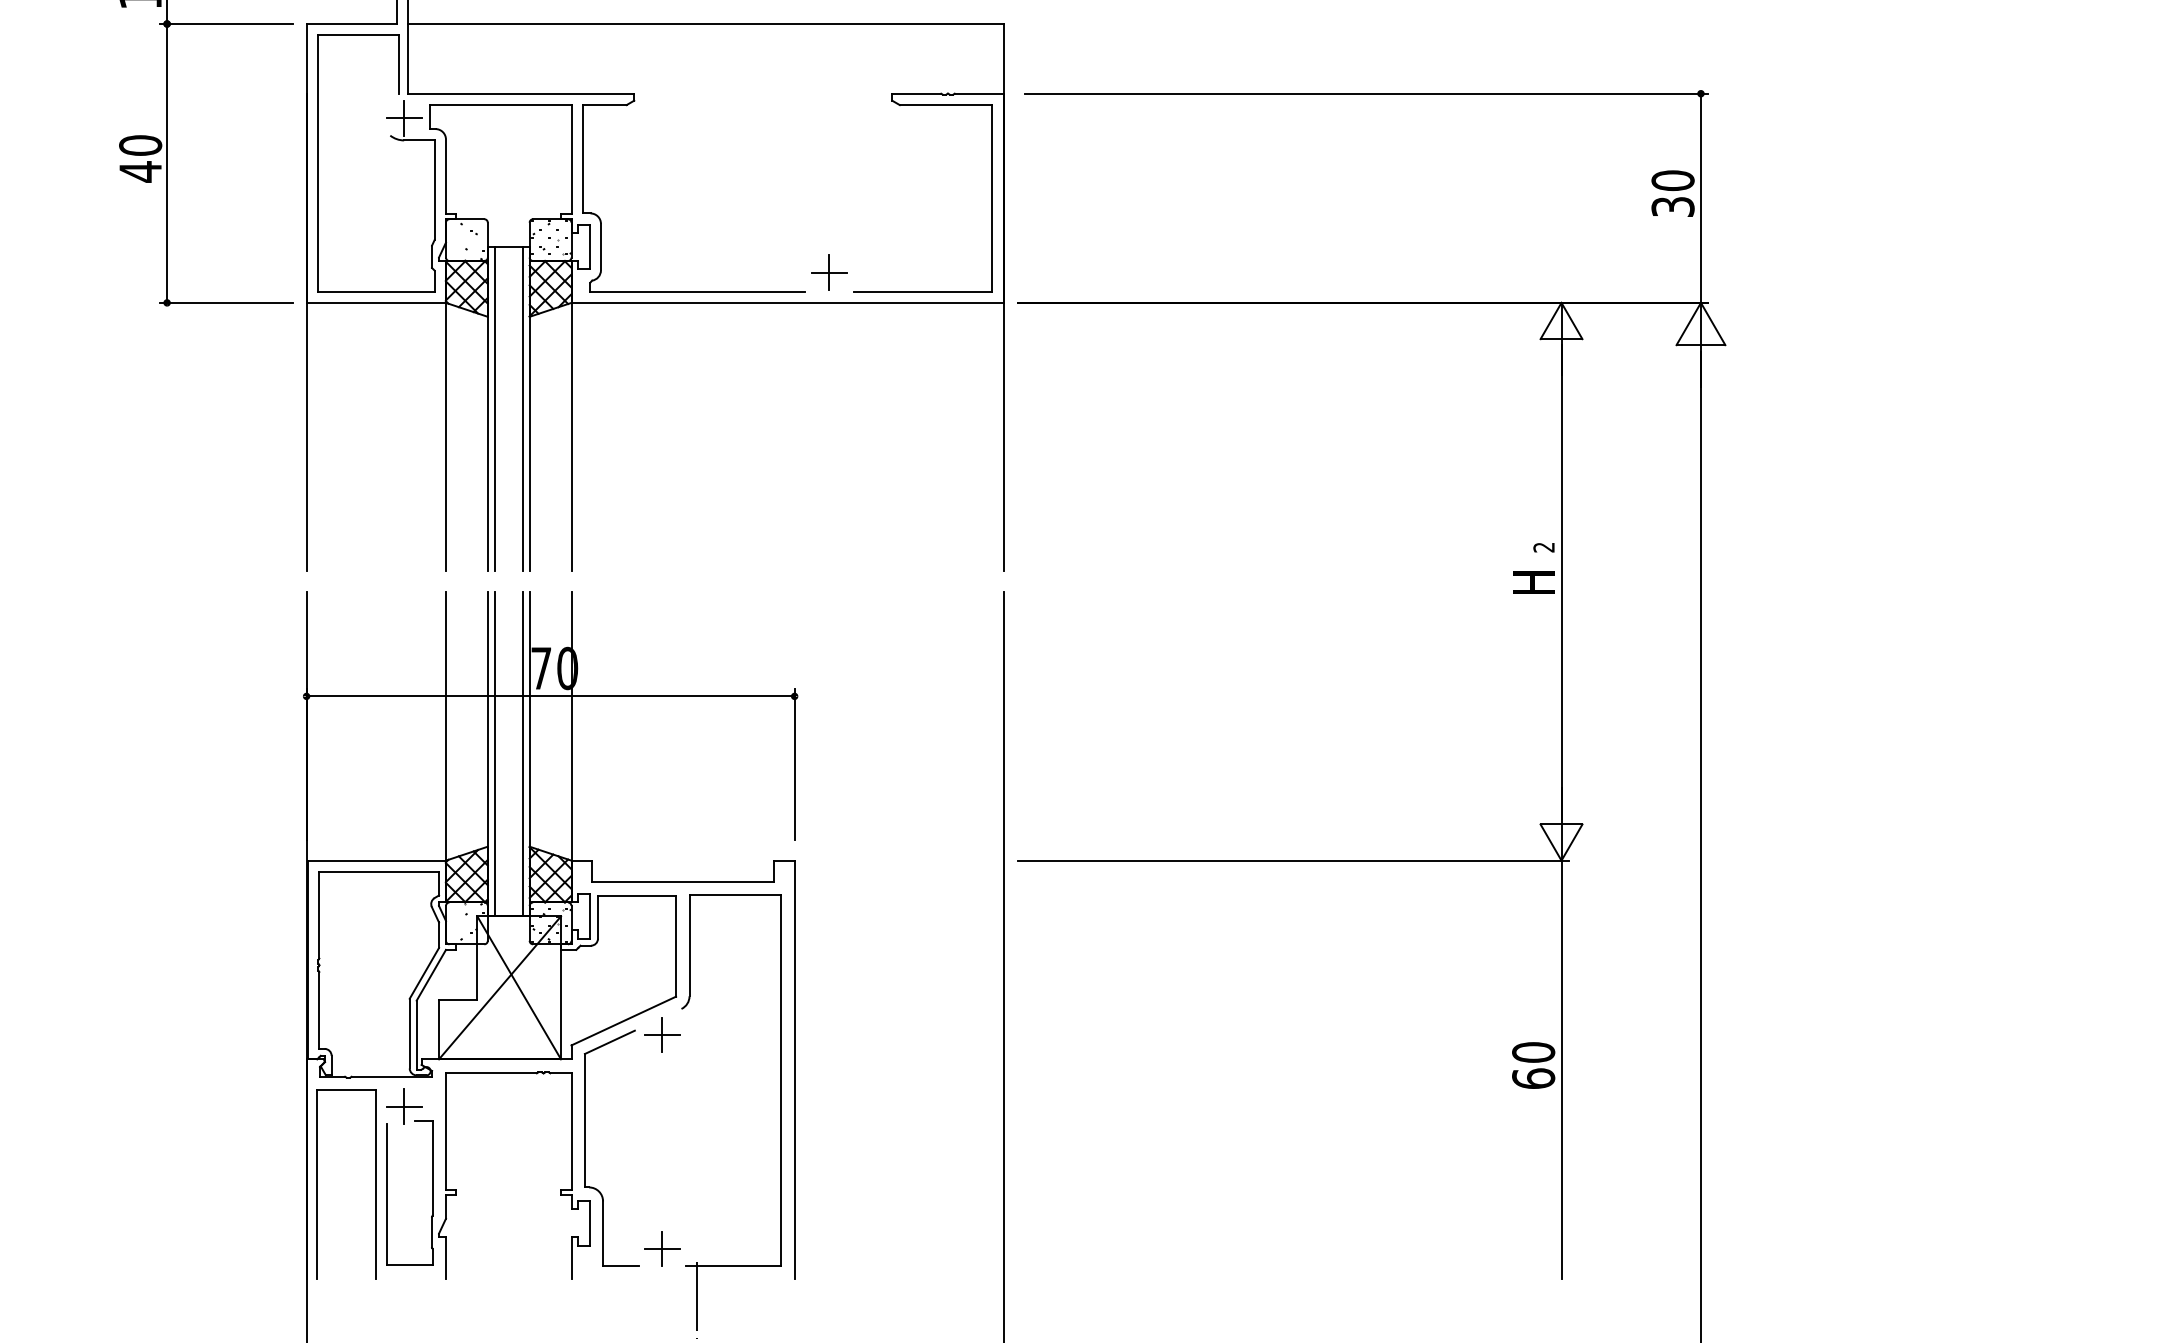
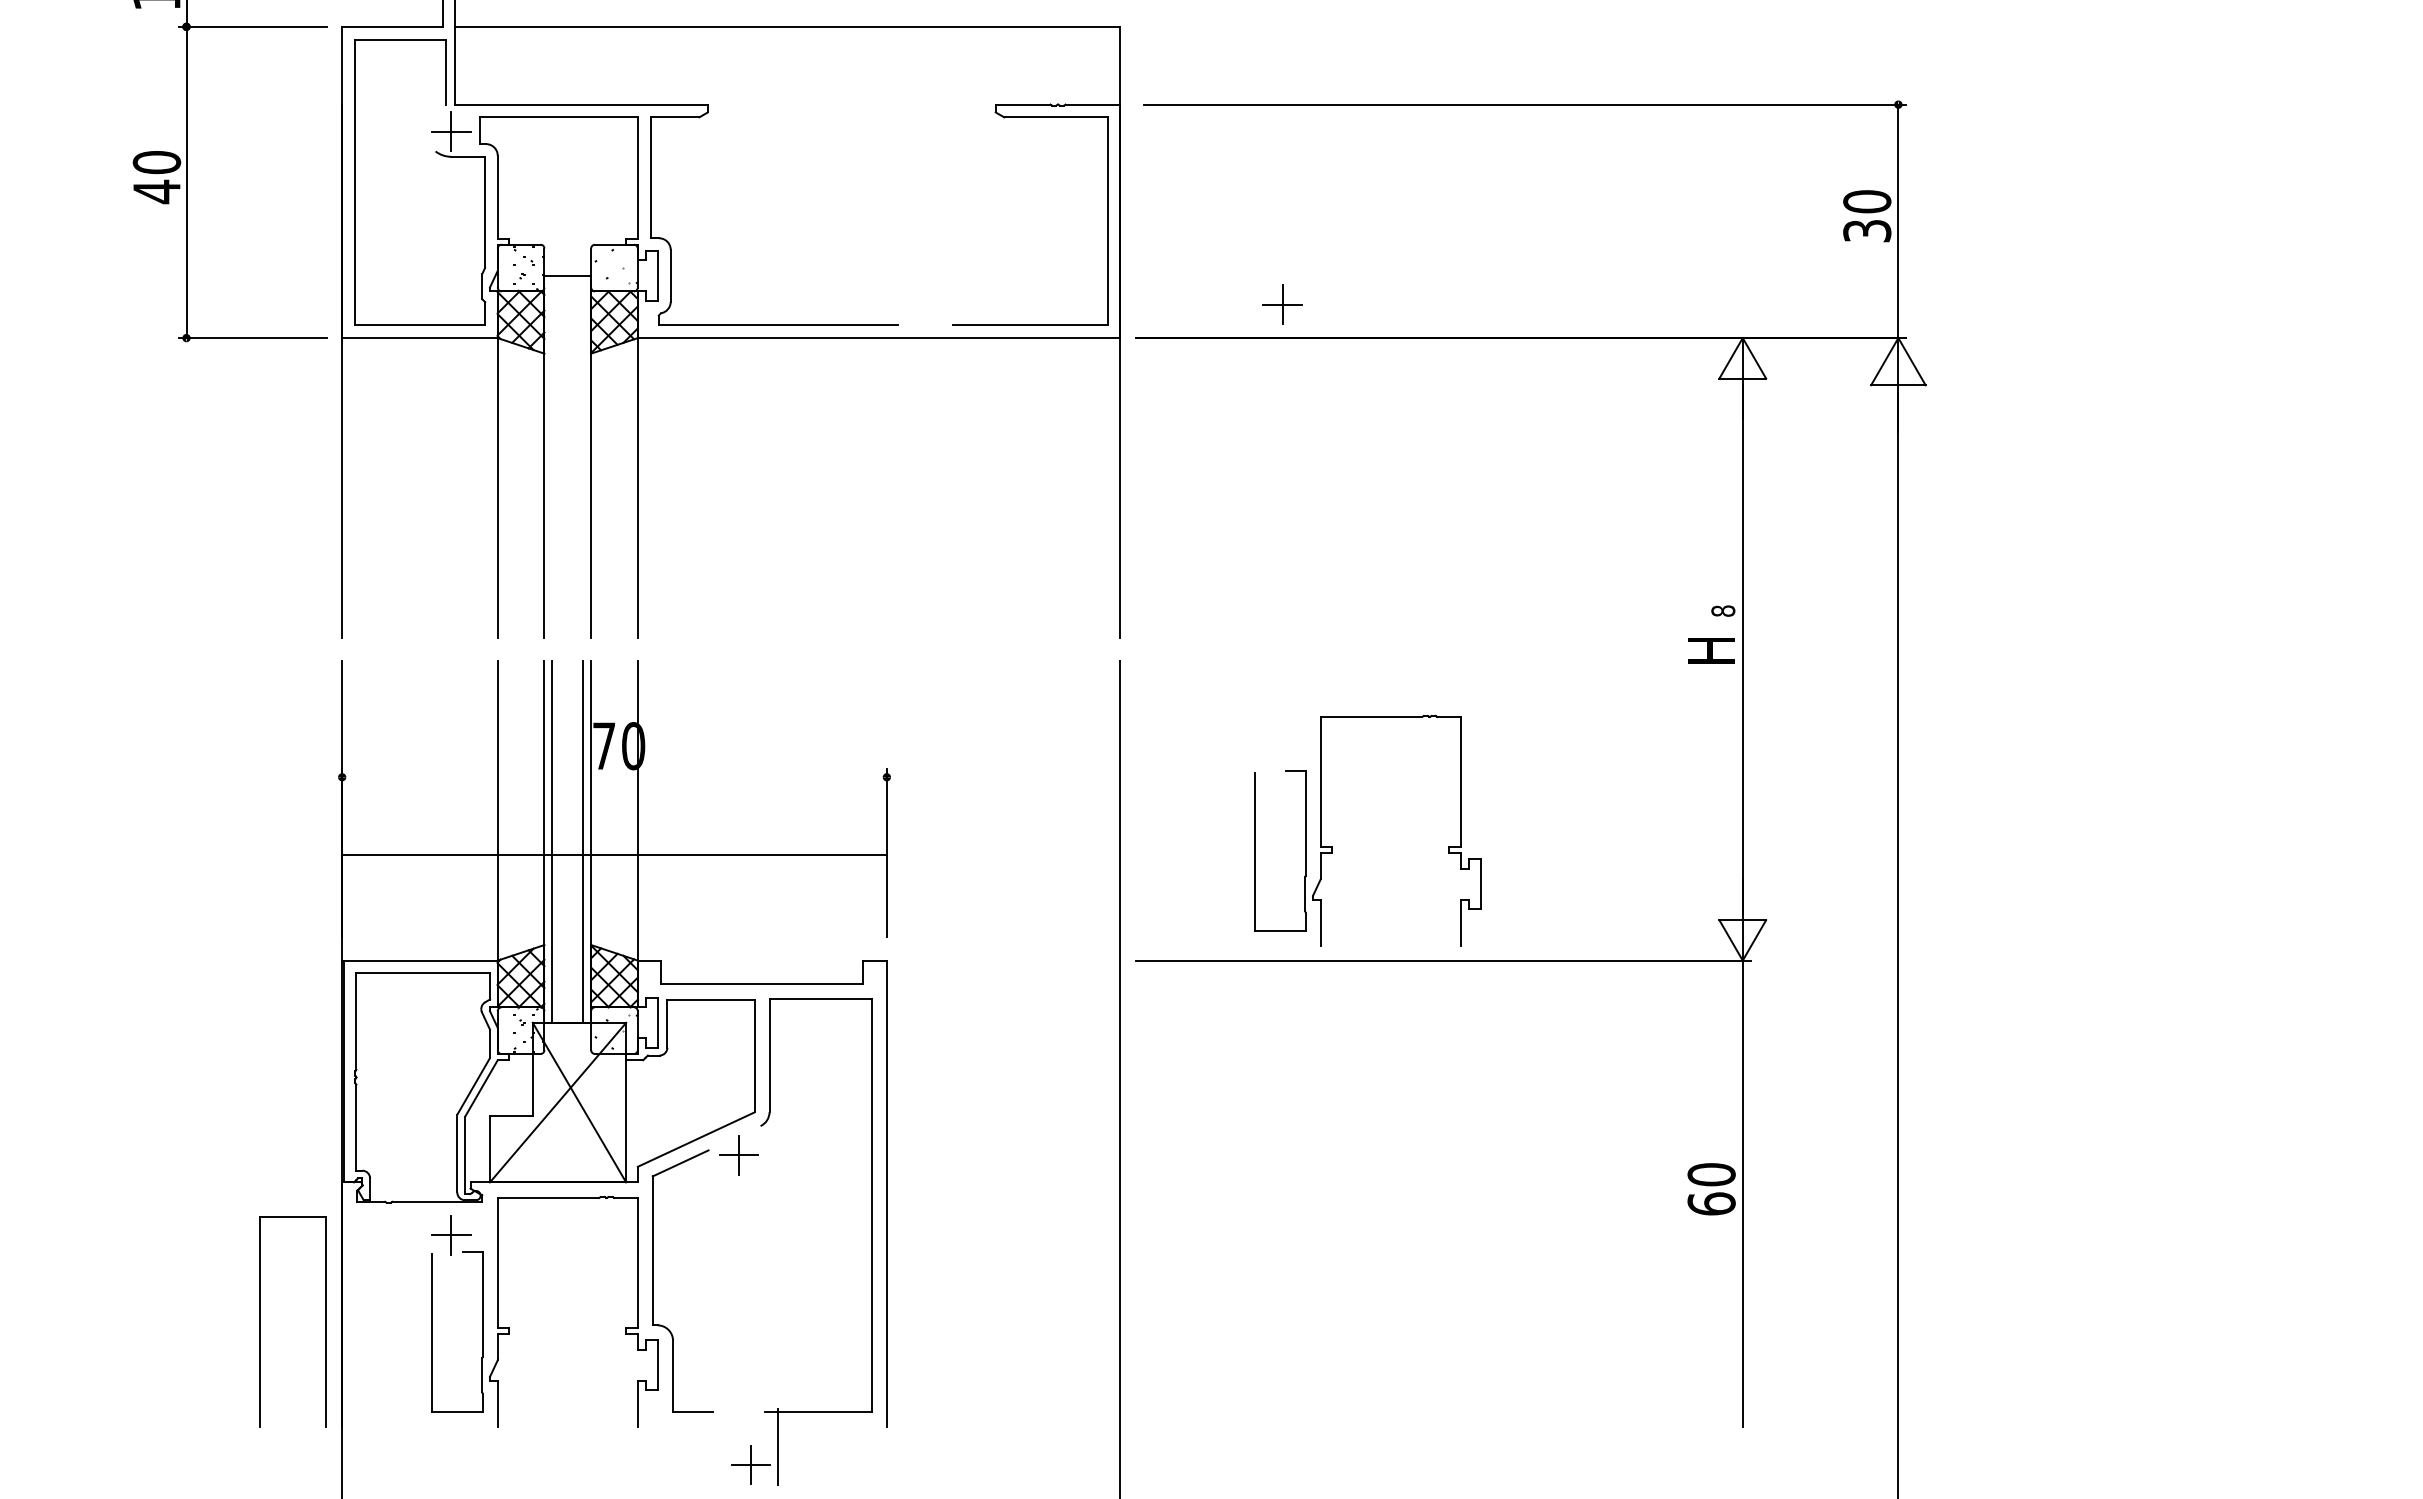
part: (829, 272) -> (1282, 304), moved
line: (495, 408) -> (552, 456), removed
line: (522, 408) -> (583, 456), removed
text: (1544, 546) -> (1723, 610), 2 -> 8
line: (550, 696) -> (614, 855), moved
part: (1193, 758) -> (1332, 846), added
part: (317, 1184) -> (260, 1321), moved
part: (661, 1248) -> (750, 1464), moved

